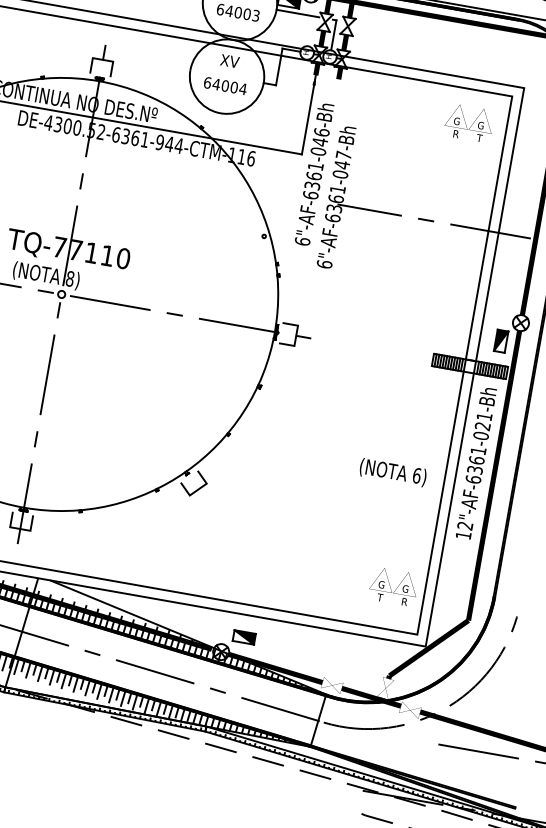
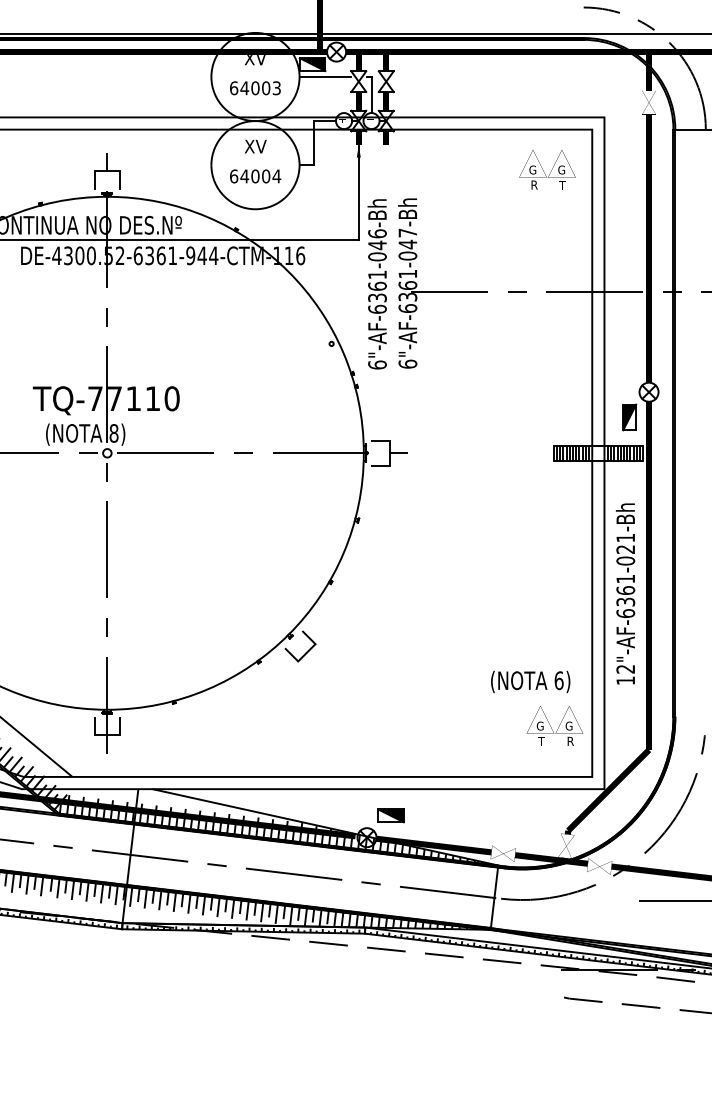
text: (313, 174) -> (376, 284), moved
text: (476, 462) -> (625, 593), moved
text: (393, 472) -> (530, 681), moved

